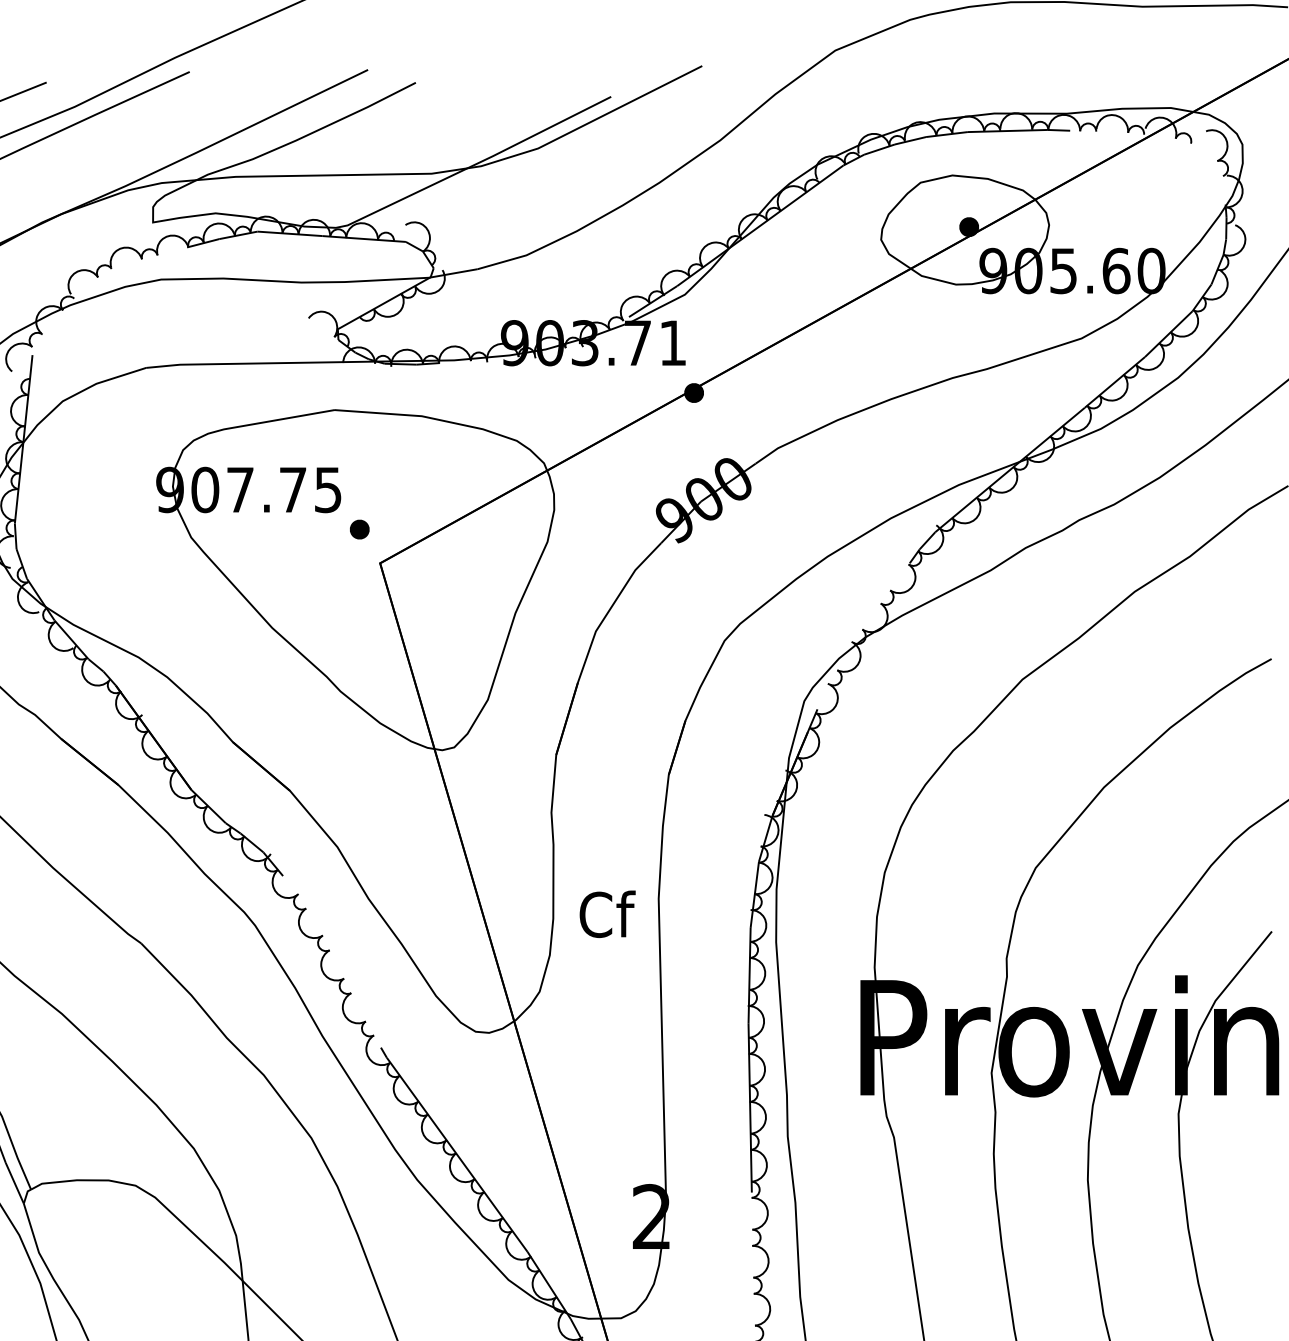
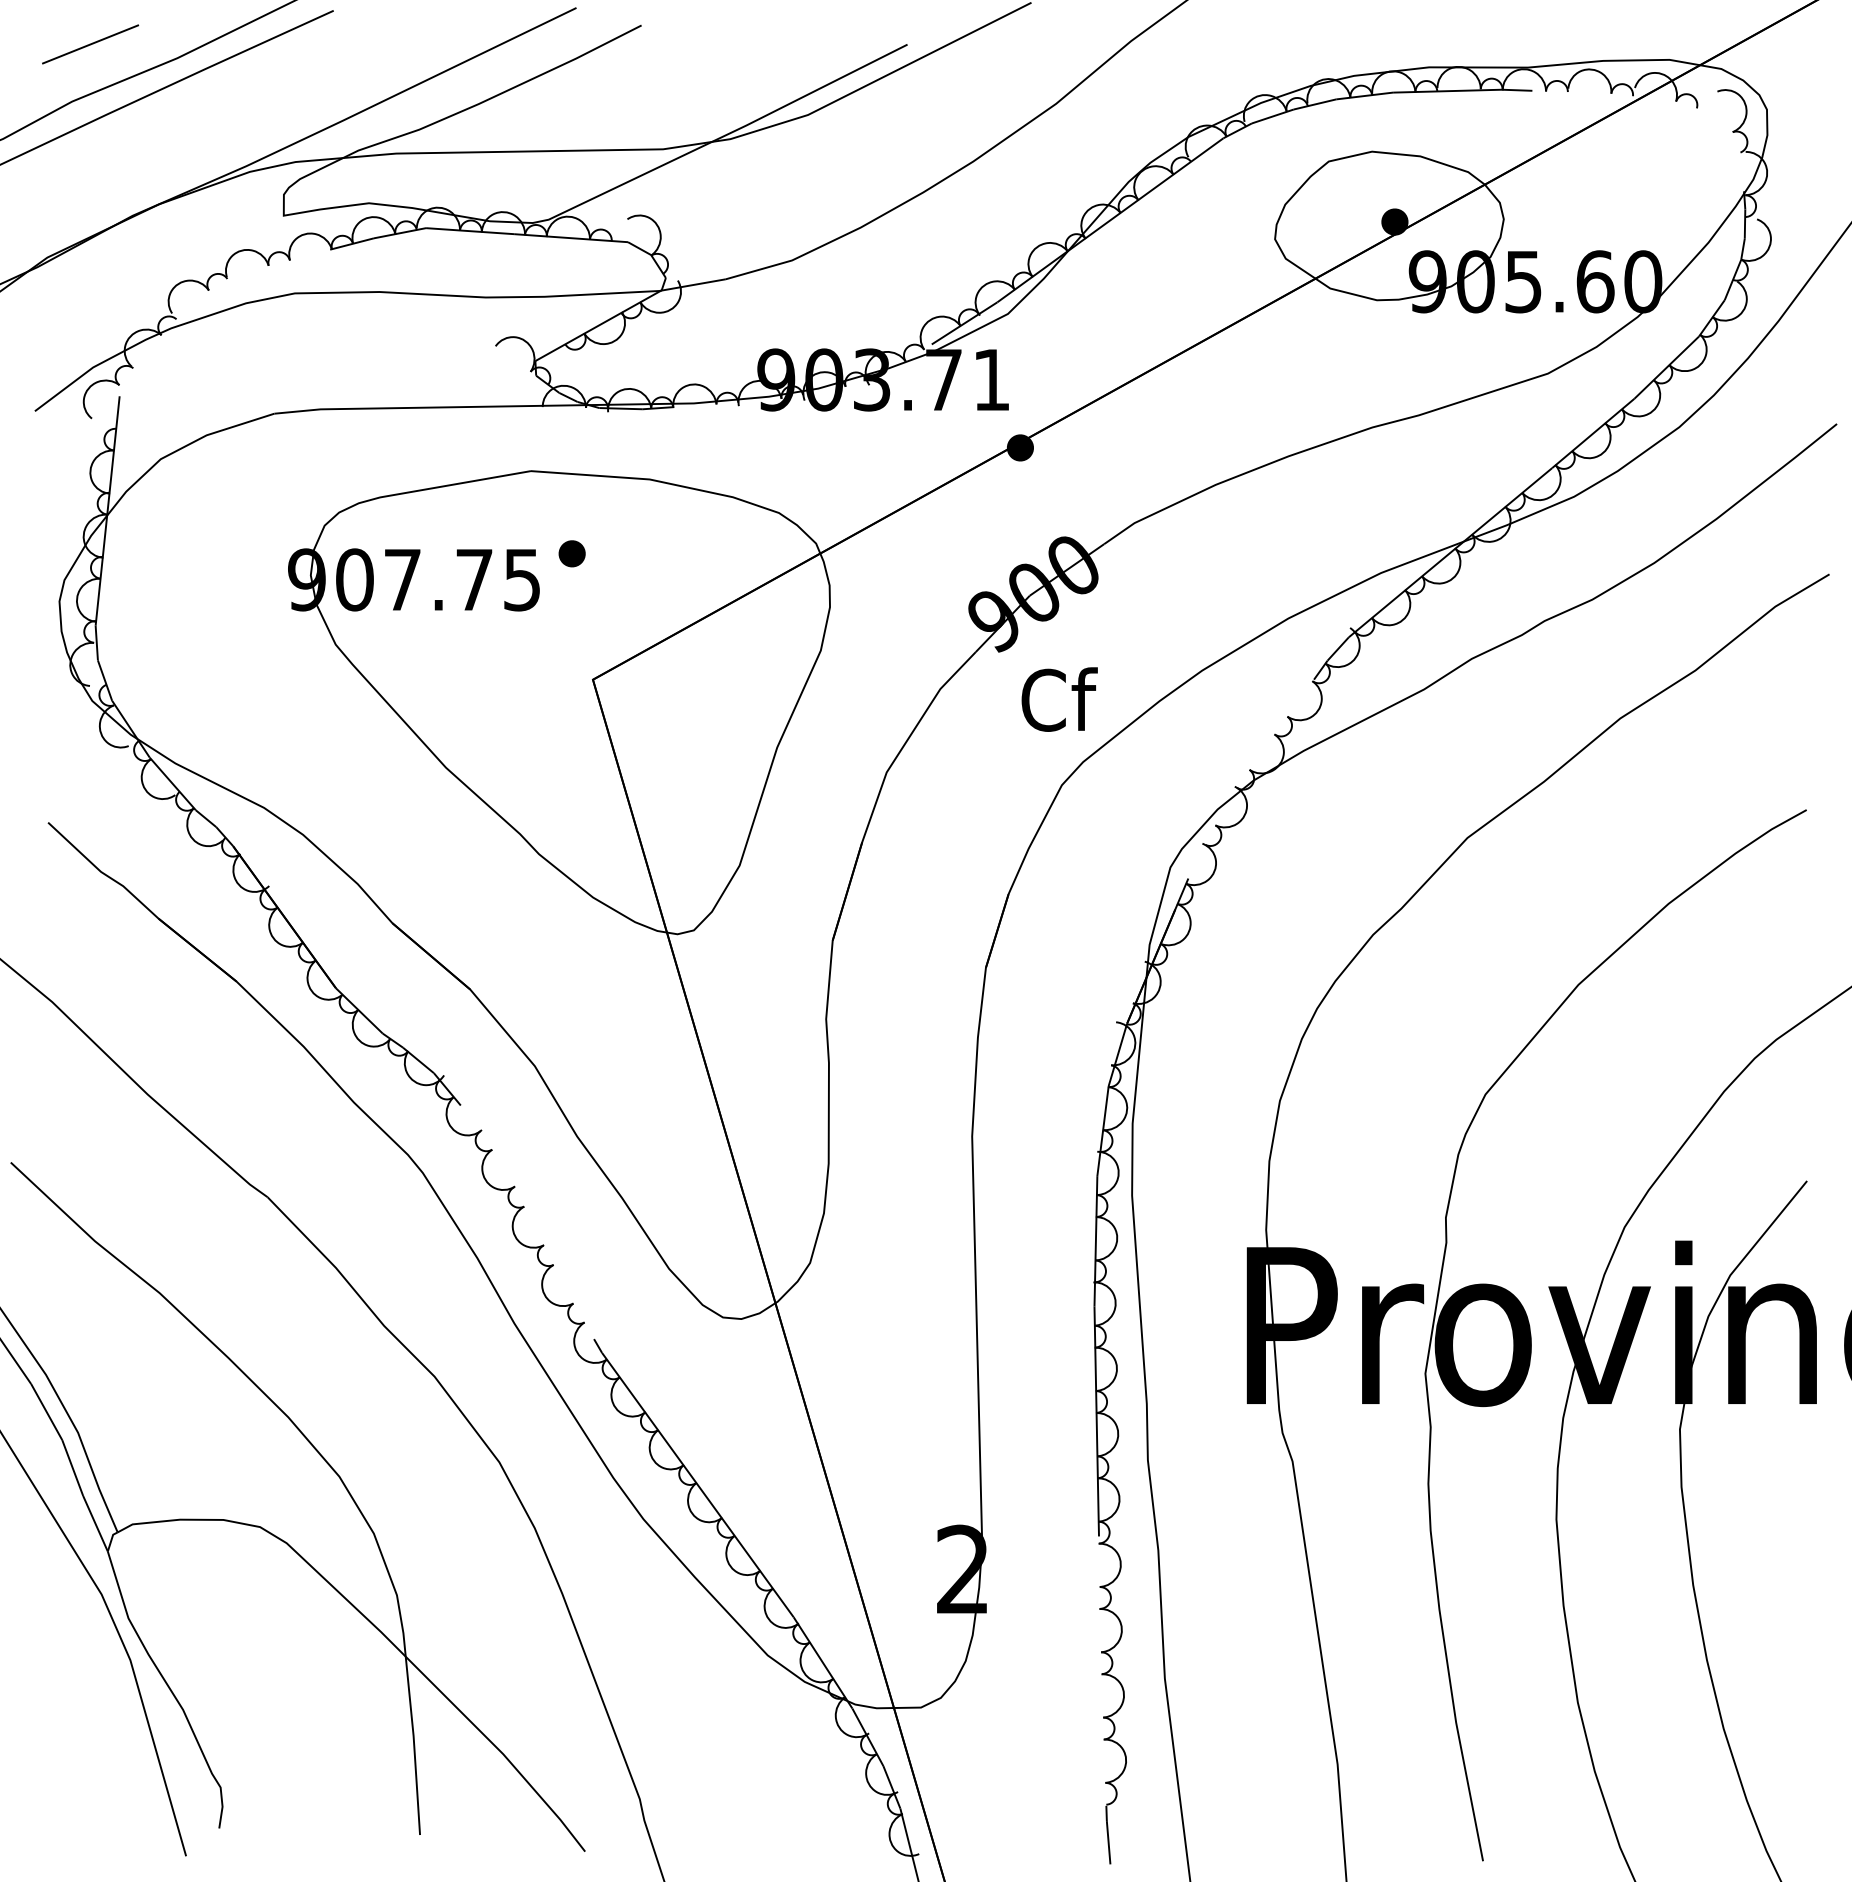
part: (359, 529) -> (571, 553), moved
text: (607, 914) -> (1059, 699), moved

